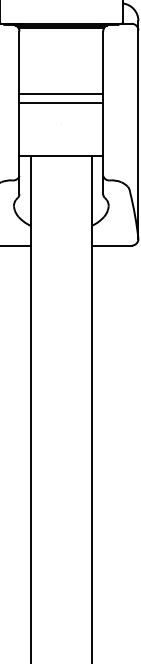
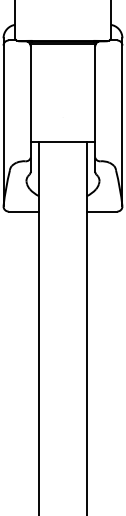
line: (60, 93) -> (62, 94), removed
line: (60, 102) -> (62, 101), removed

